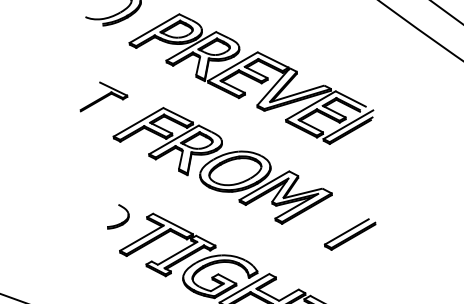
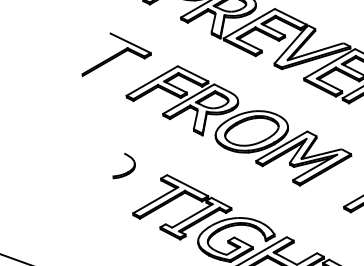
part: (103, 96) -> (116, 54), size x1.43
part: (120, 222) -> (126, 171), moved

